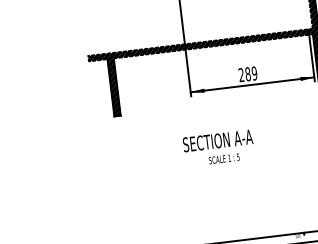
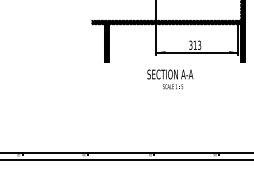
text: (248, 72) -> (195, 44), 289 -> 313
text: (219, 148) -> (170, 79), moved

